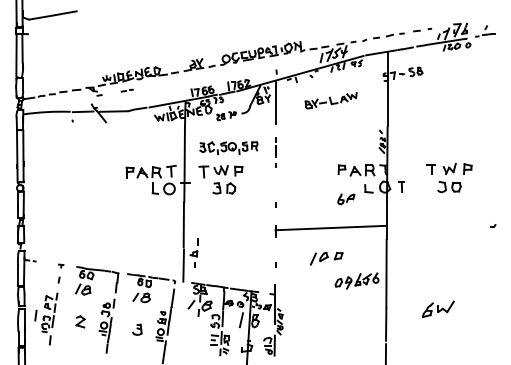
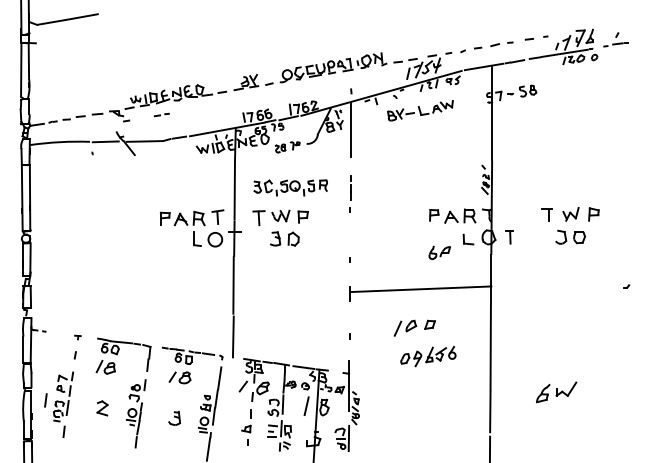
part: (331, 100) -> (420, 110), moved
part: (194, 252) -> (246, 427), moved
part: (357, 281) -> (428, 356), moved

